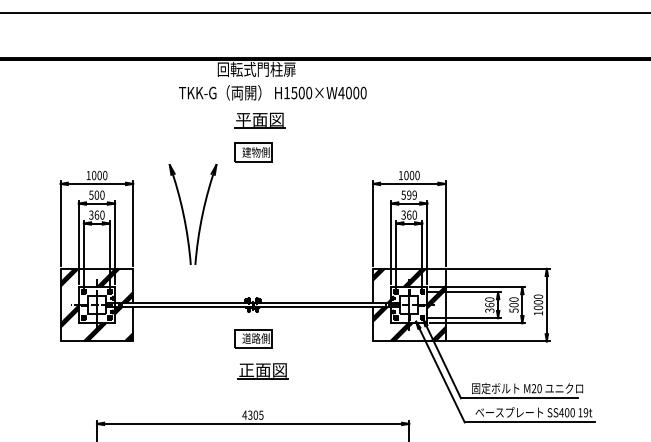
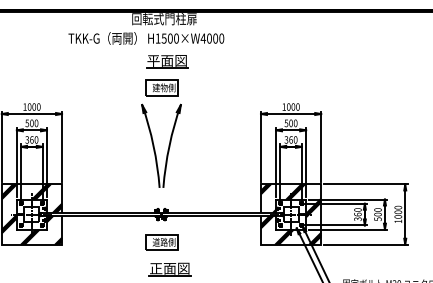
text: (272, 92) -> (146, 38), moved
text: (411, 194) -> (292, 122), 599 -> 500
part: (185, 217) -> (155, 148), moved

